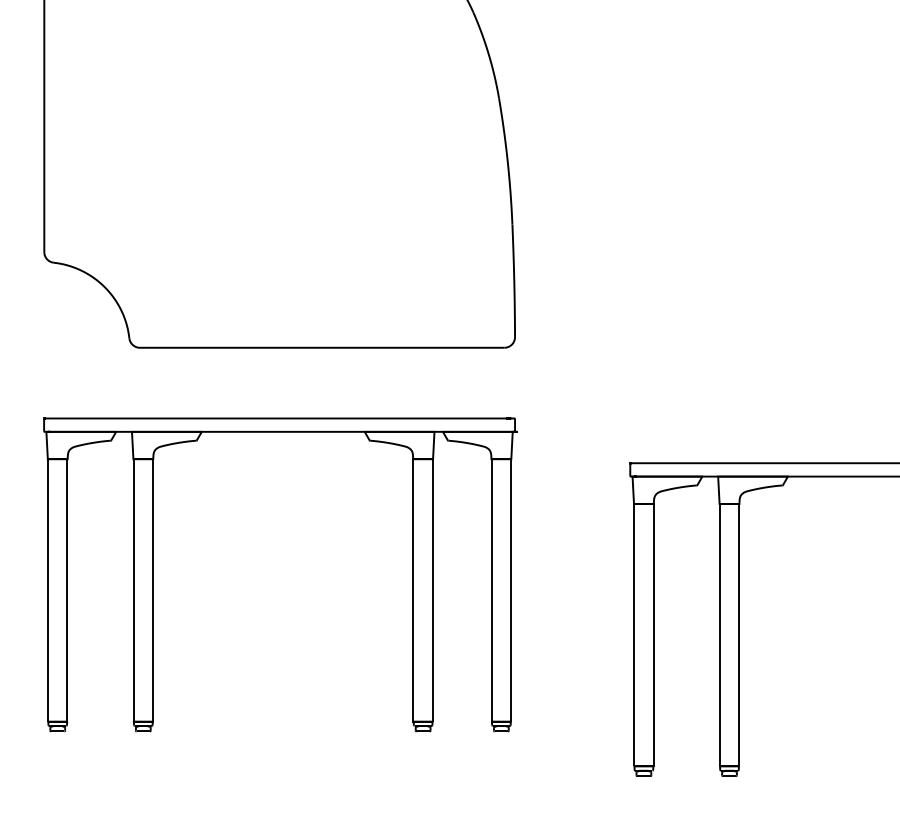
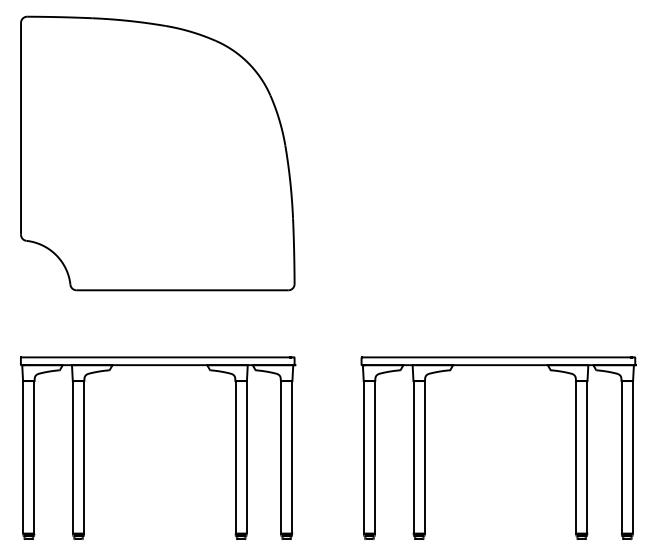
part: (153, 573) -> (84, 447), moved

